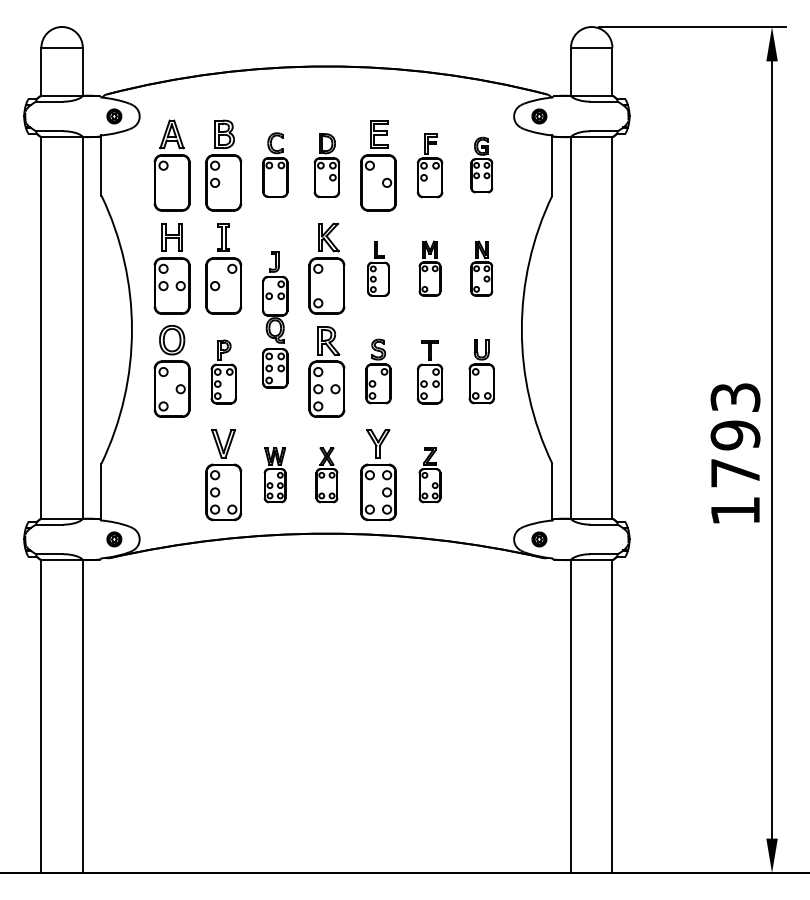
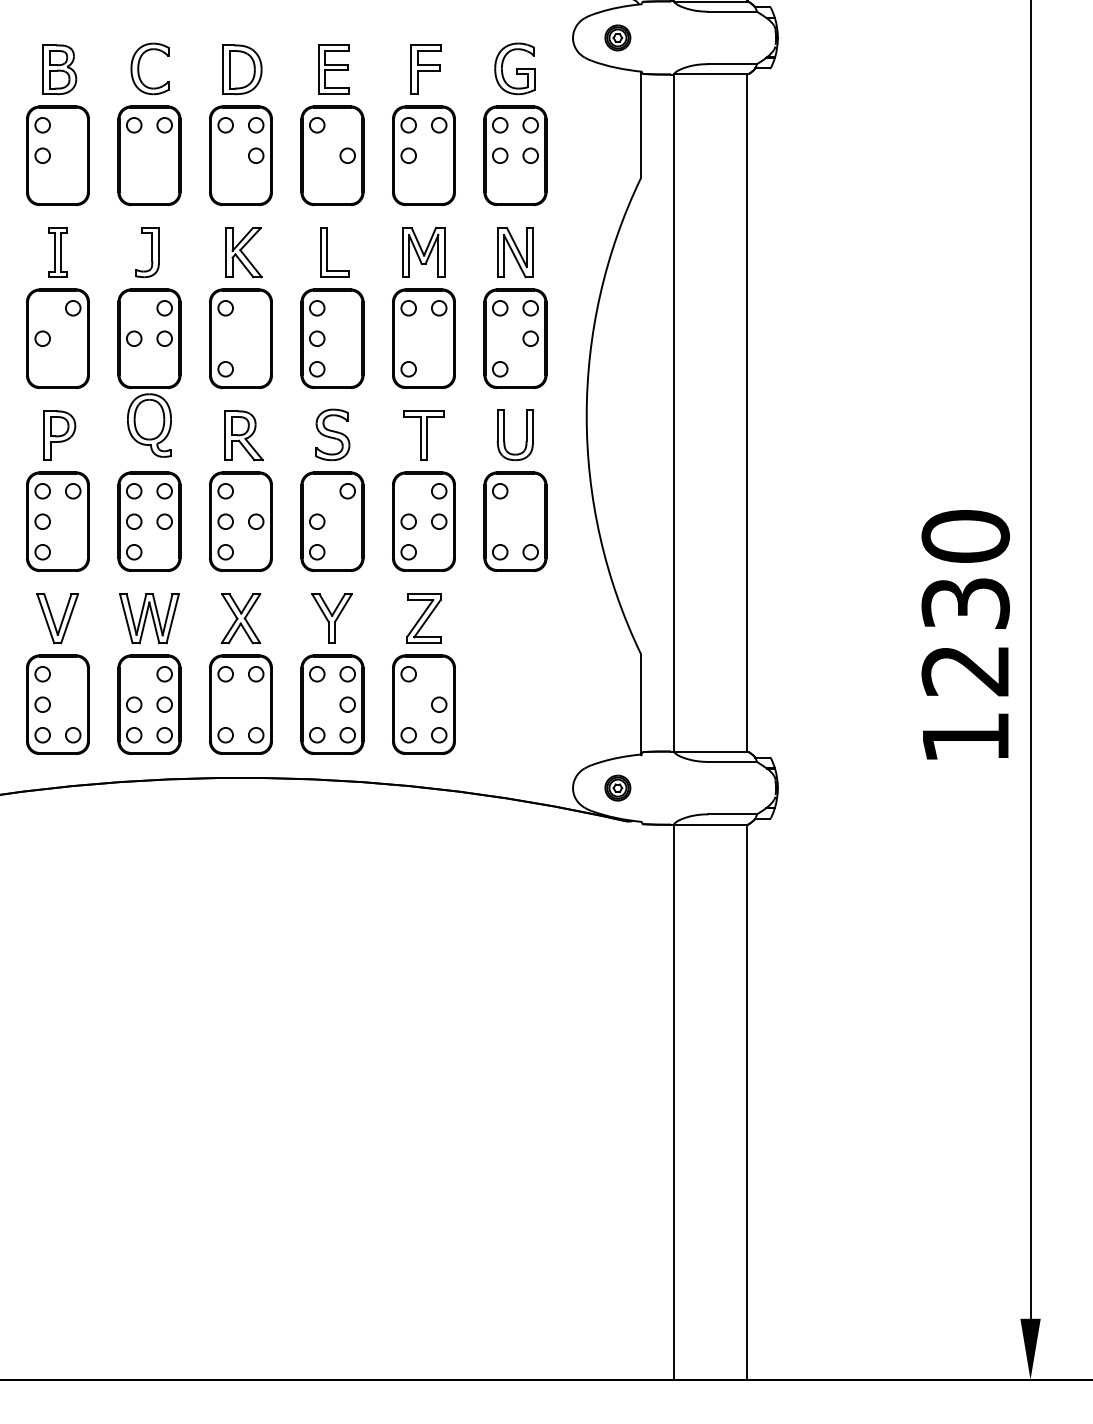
part: (275, 164) -> (149, 123), size x1.43
part: (481, 164) -> (515, 123), size x1.67
part: (326, 165) -> (240, 124), size x1.43
part: (429, 165) -> (422, 124), size x1.43
part: (378, 268) -> (332, 307), size x1.67
part: (429, 268) -> (422, 307), size x1.67
part: (481, 268) -> (515, 307), size x1.67
part: (274, 319) -> (148, 398), size x1.43
part: (223, 371) -> (57, 490), size x1.43
part: (378, 371) -> (332, 490), size x1.43
part: (429, 371) -> (422, 490), size x1.43
part: (481, 371) -> (515, 490), size x1.43
text: (735, 434) -> (965, 602), 1793 -> 1230
part: (274, 475) -> (148, 674), size x1.67
part: (326, 475) -> (240, 674), size x1.67
part: (429, 475) -> (422, 674), size x1.67

